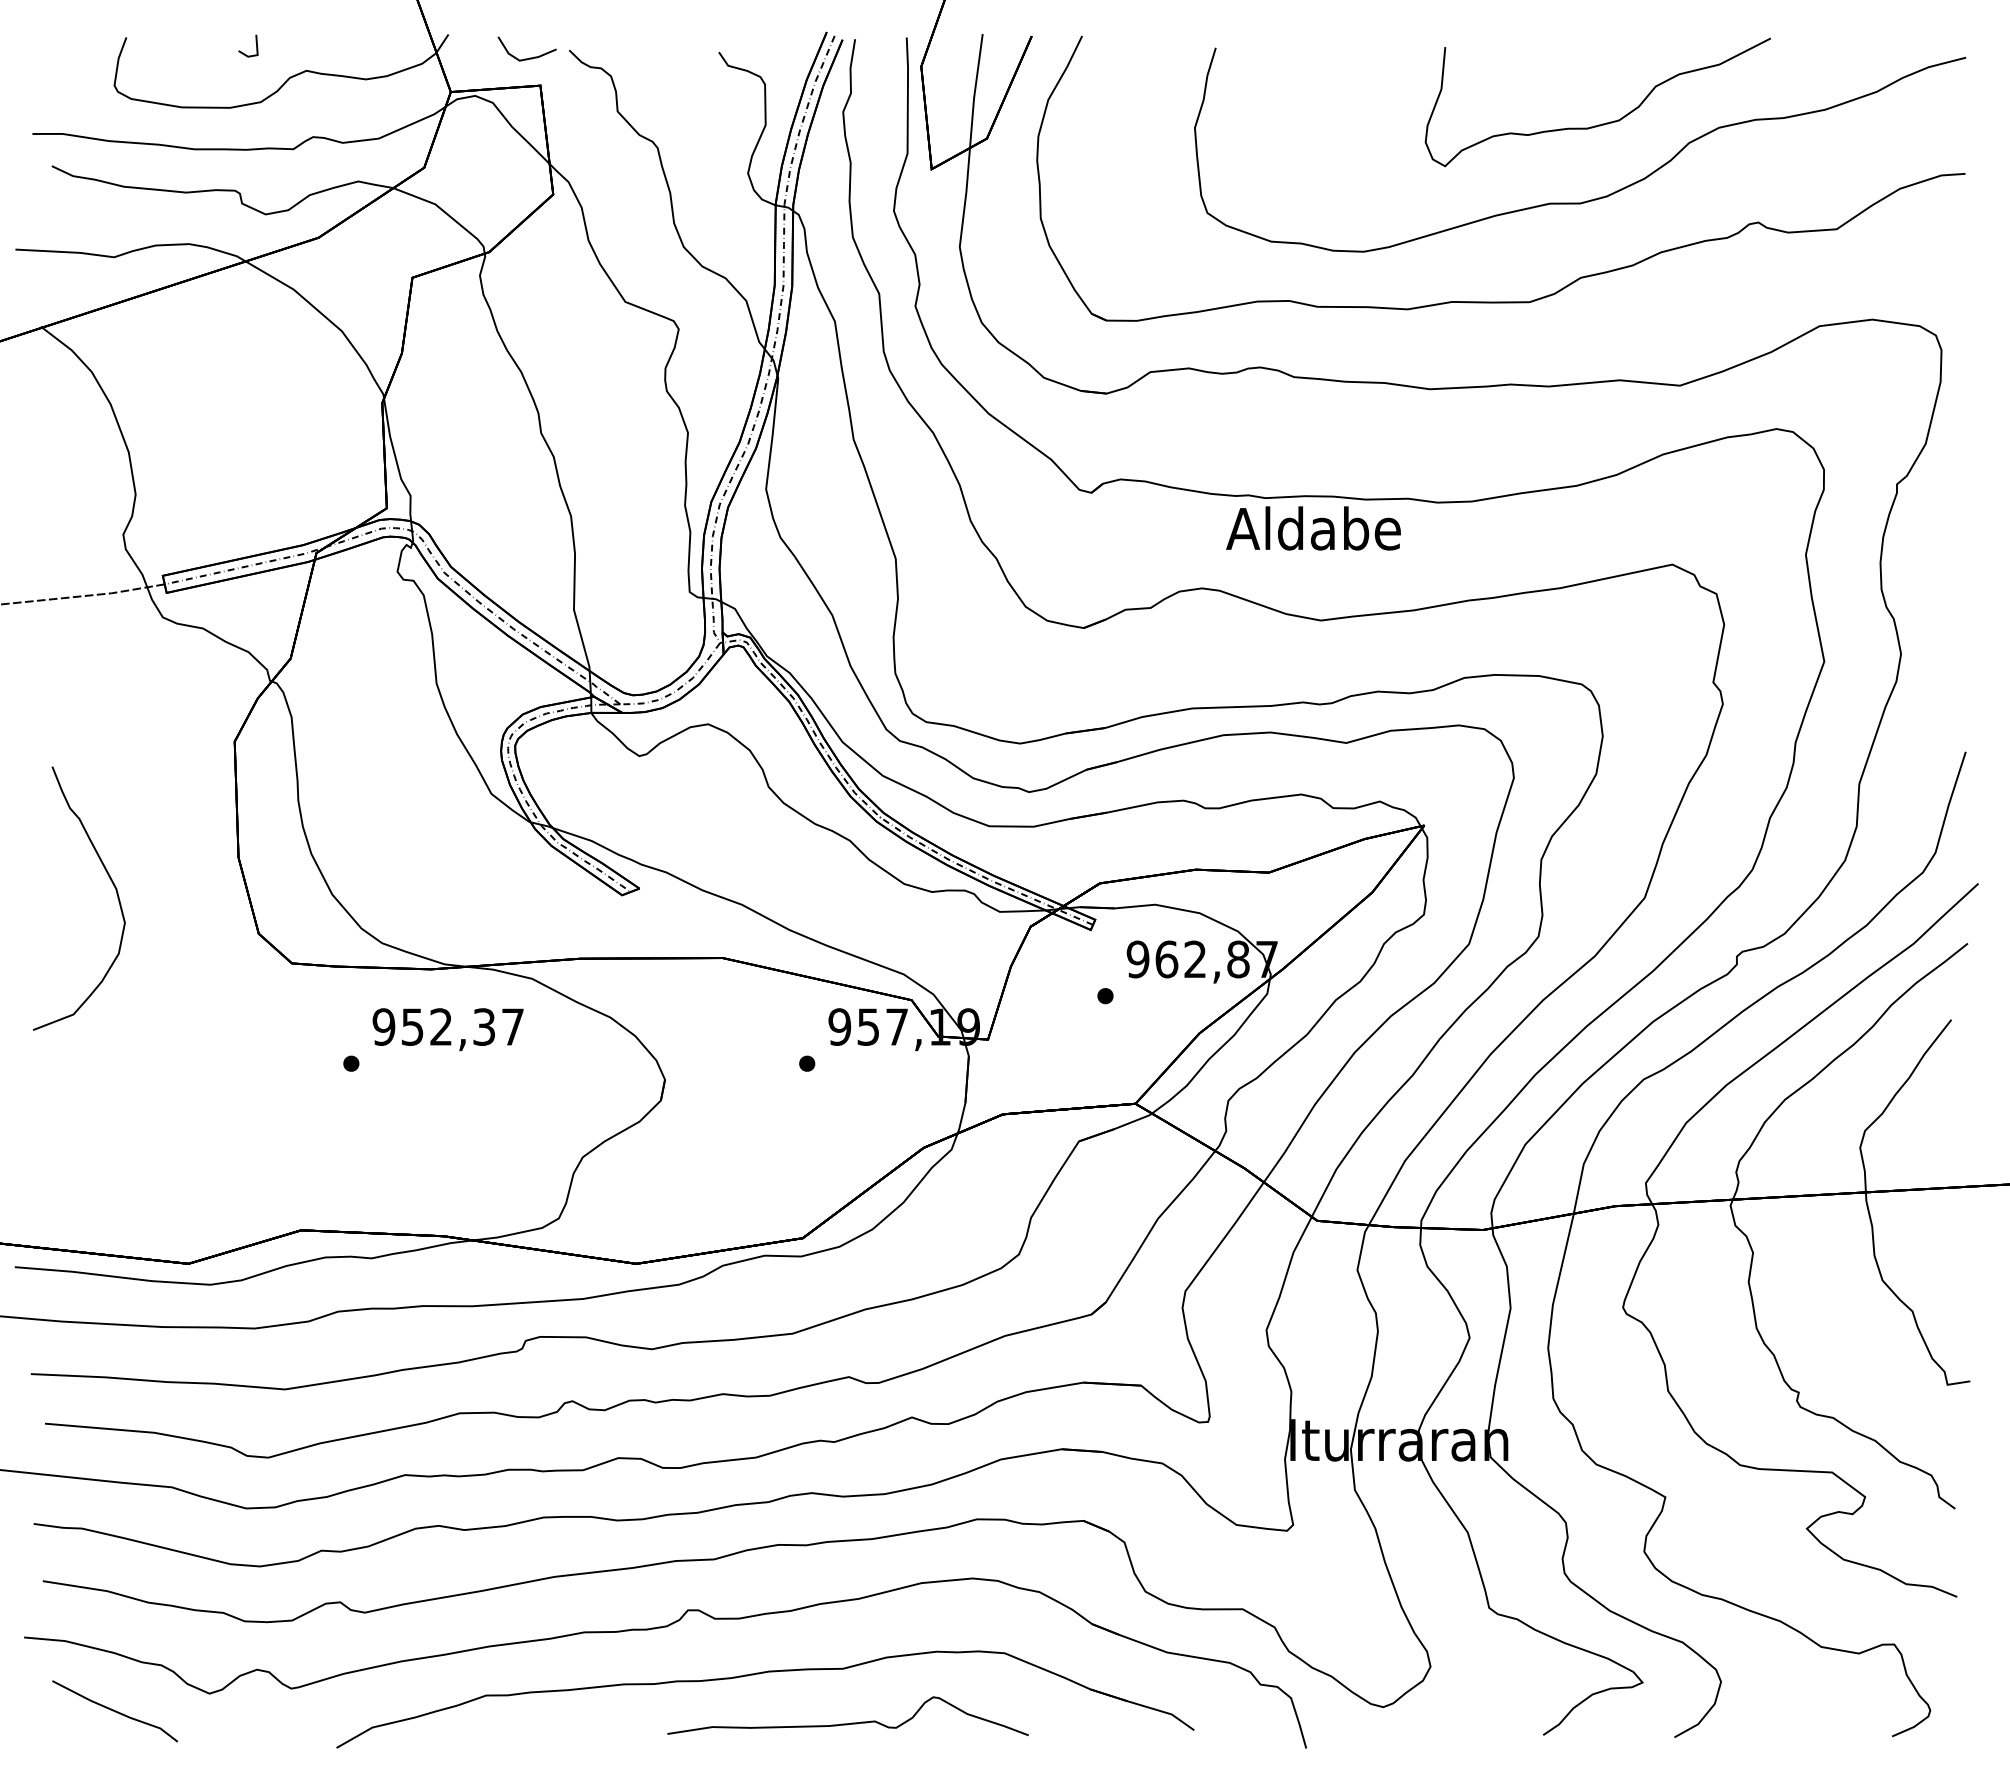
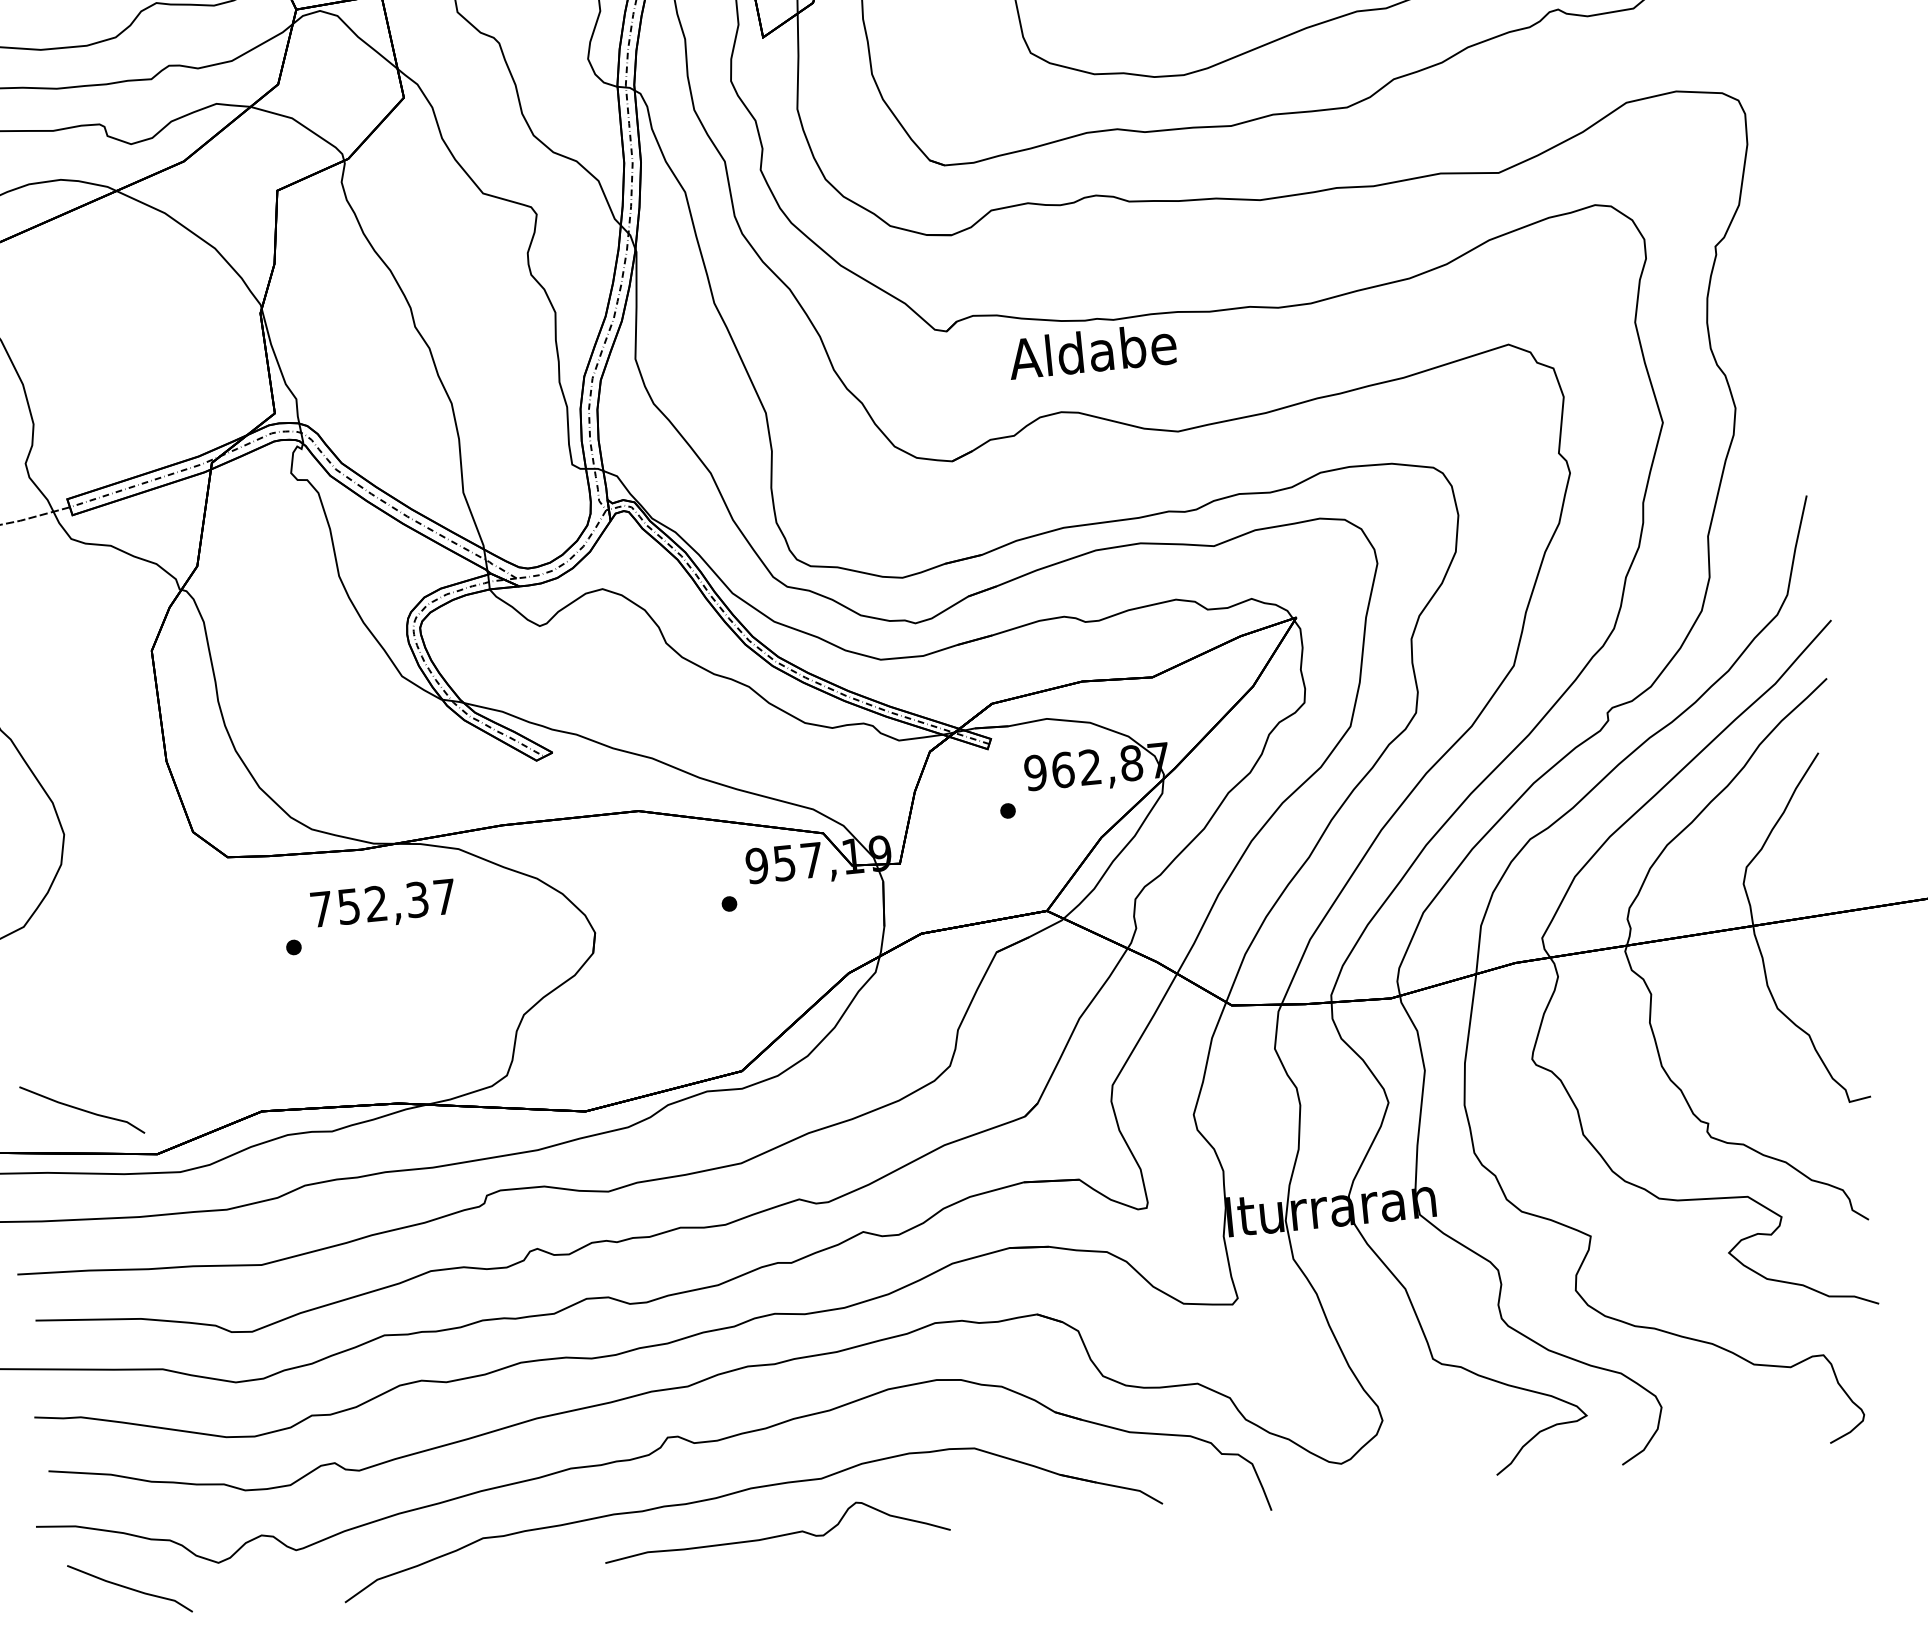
text: (1313, 528) -> (1092, 351), moved
text: (383, 1026) -> (321, 908), 952,37 -> 752,37
line: (115, 1210) -> (82, 1110), added
curve: (847, 1723) -> (776, 1535), moved

